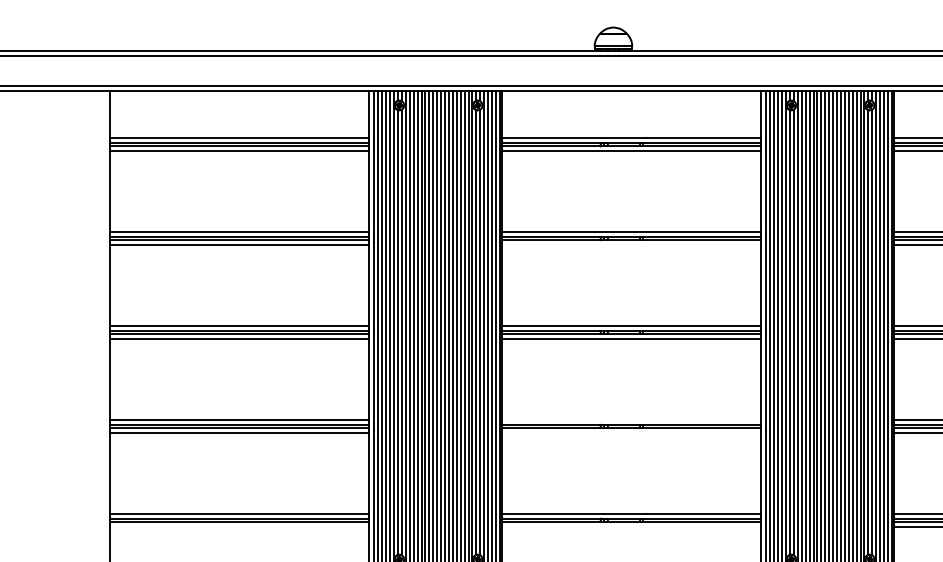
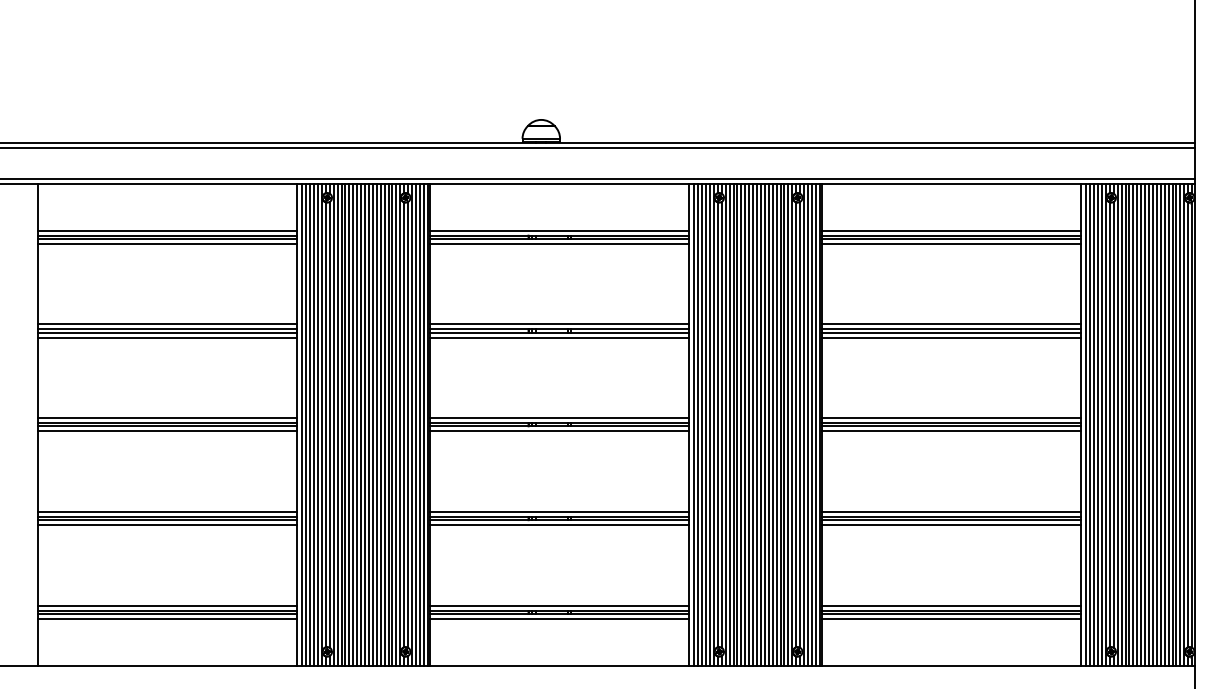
line: (631, 245) -> (559, 337), added
line: (631, 420) -> (559, 512), added
line: (631, 433) -> (559, 525), added
line: (239, 527) -> (167, 619), added
line: (631, 527) -> (559, 619), added

